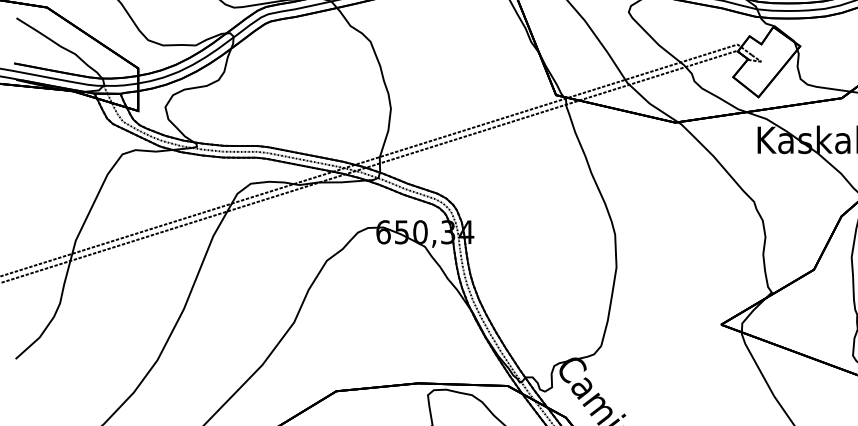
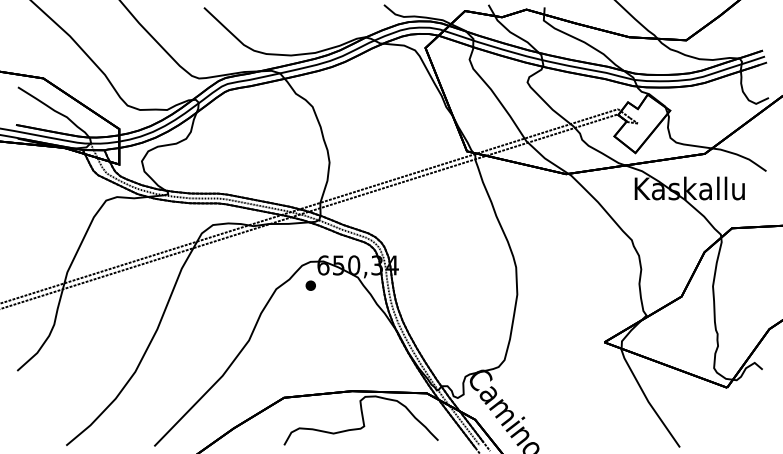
part: (368, 256) -> (310, 285), added

